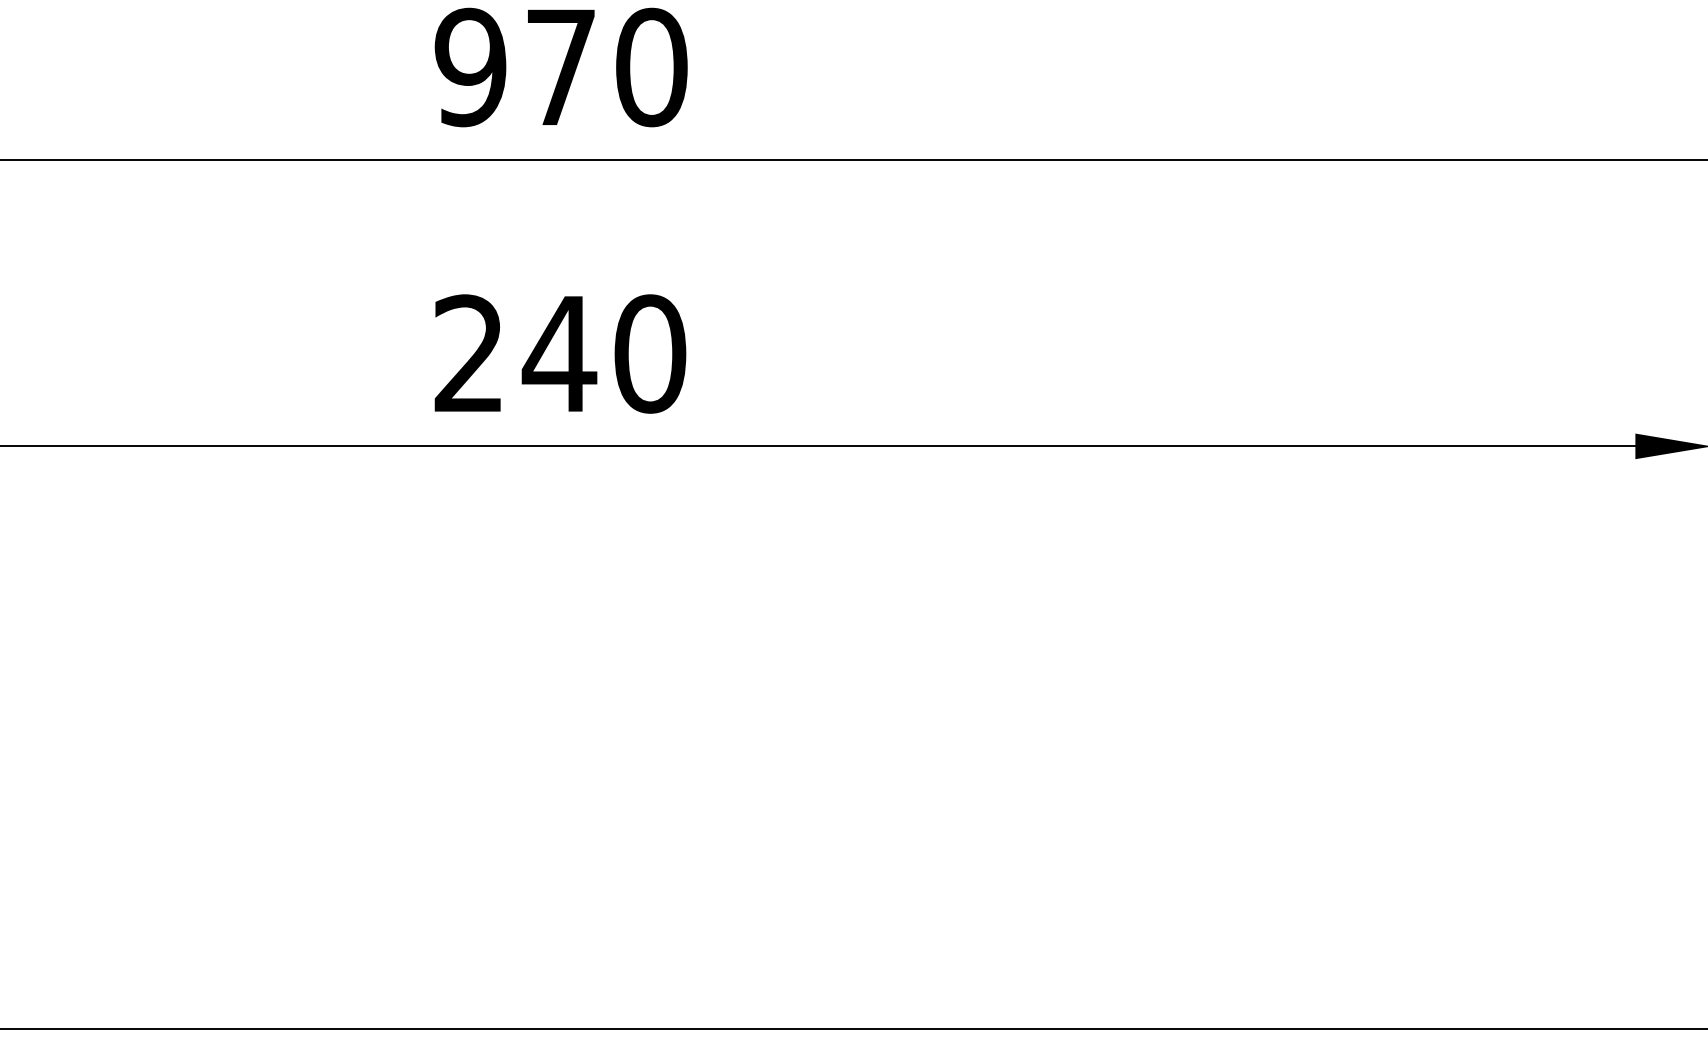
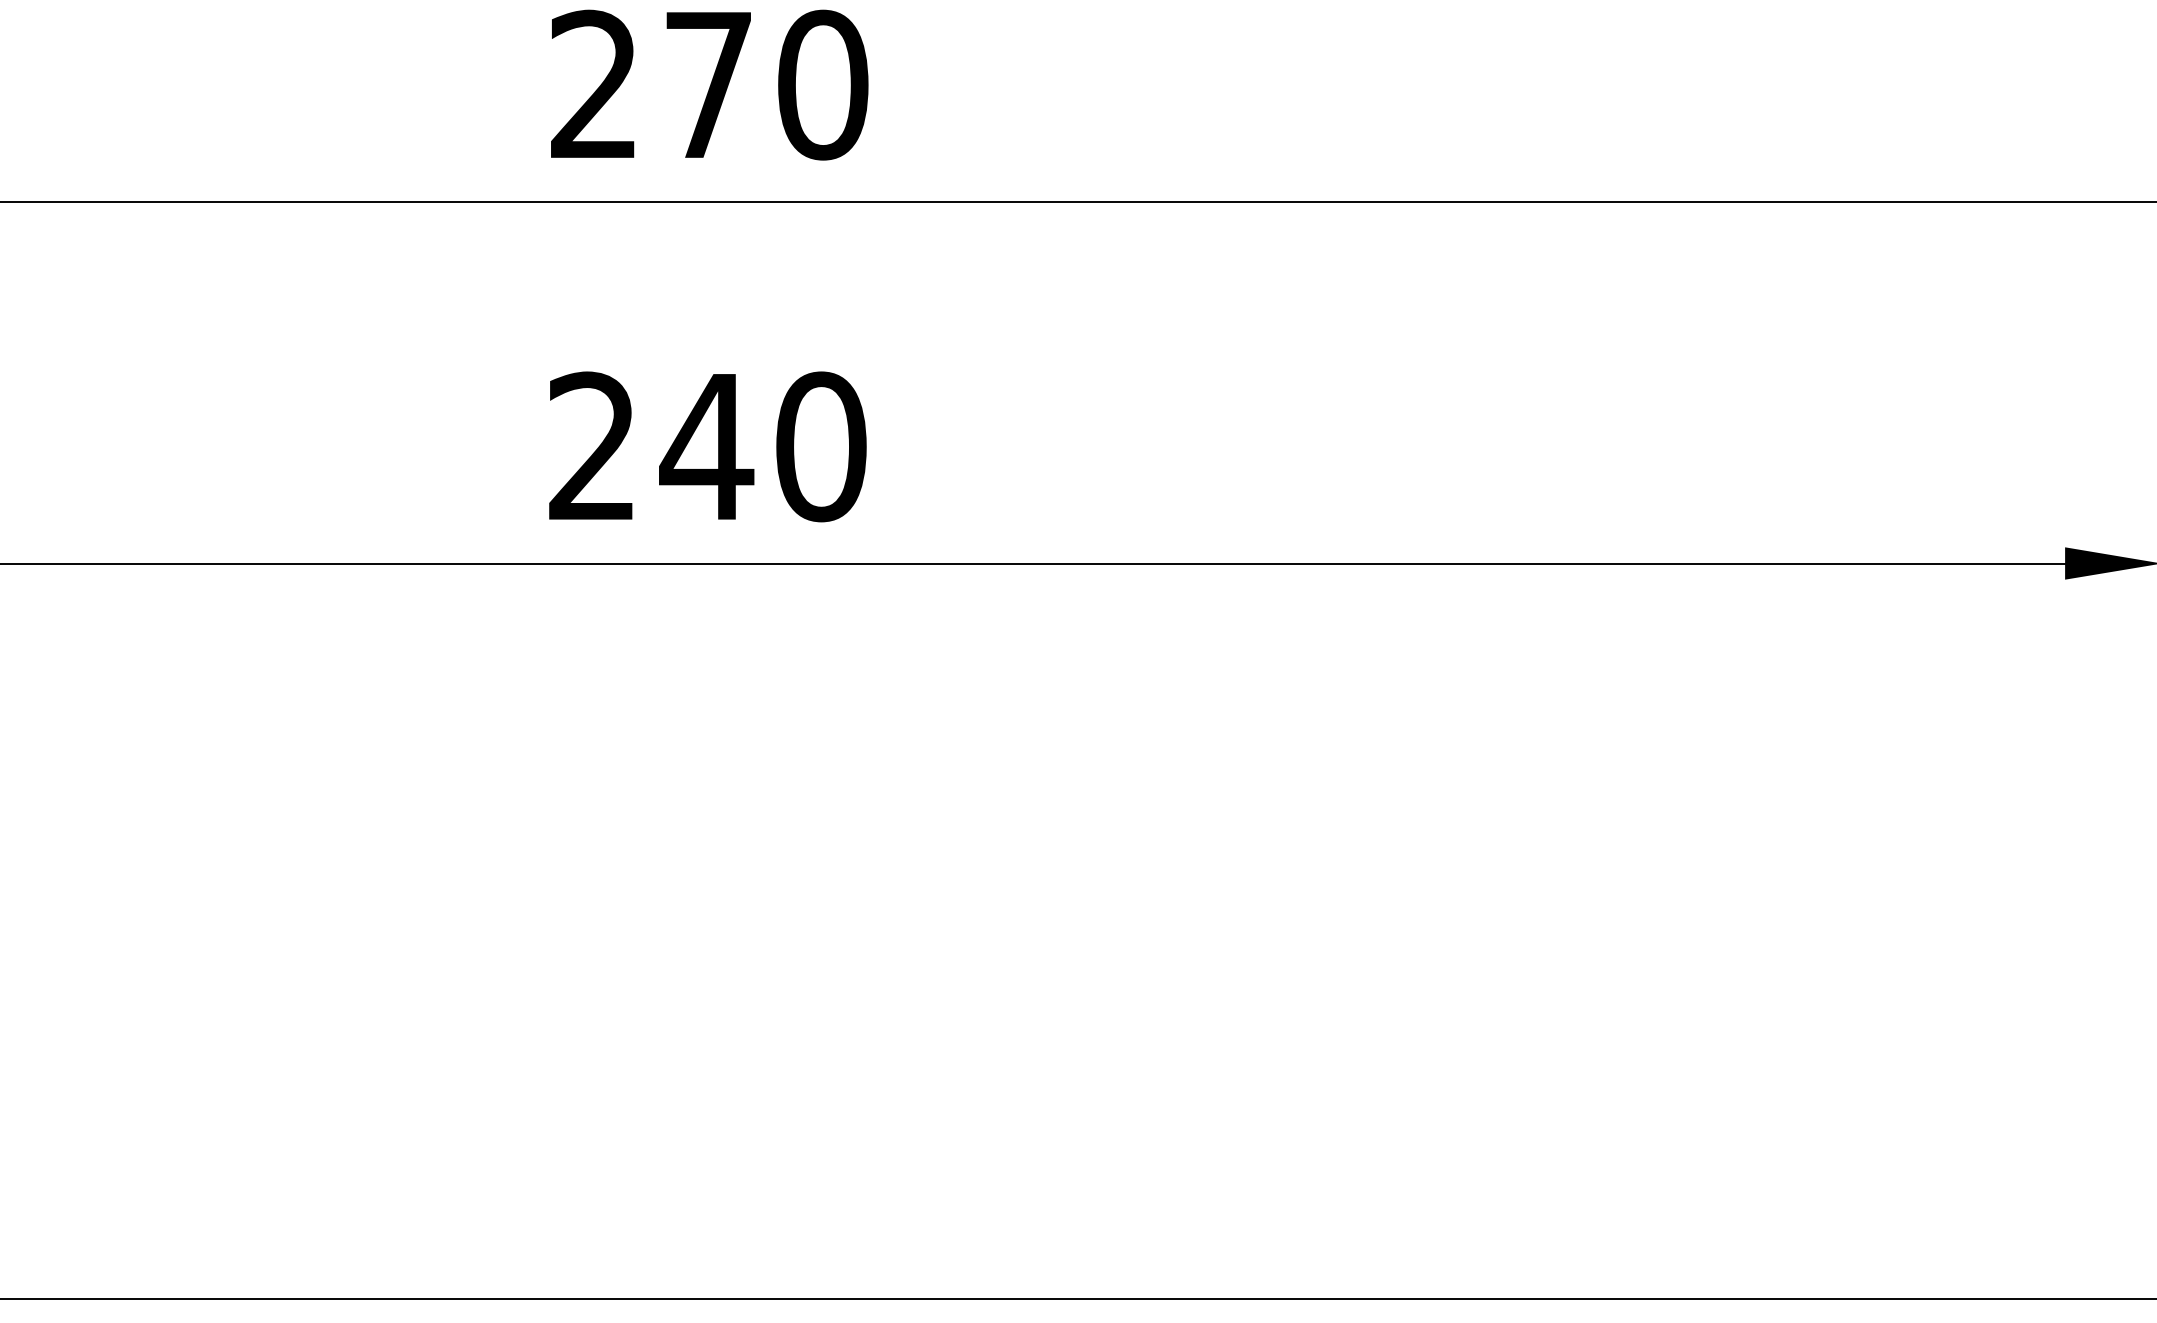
text: (470, 67) -> (594, 84), 970 -> 270

